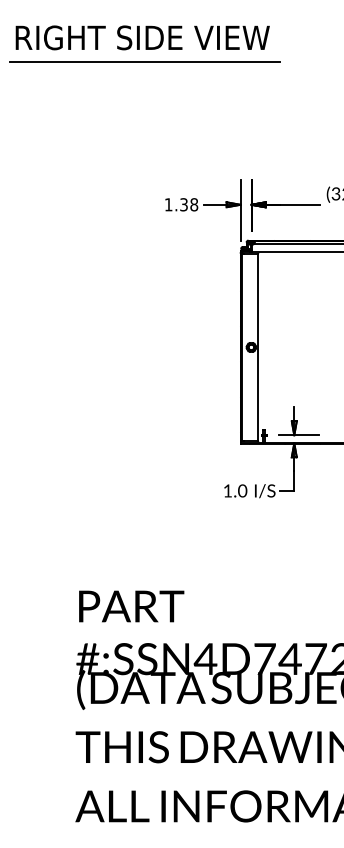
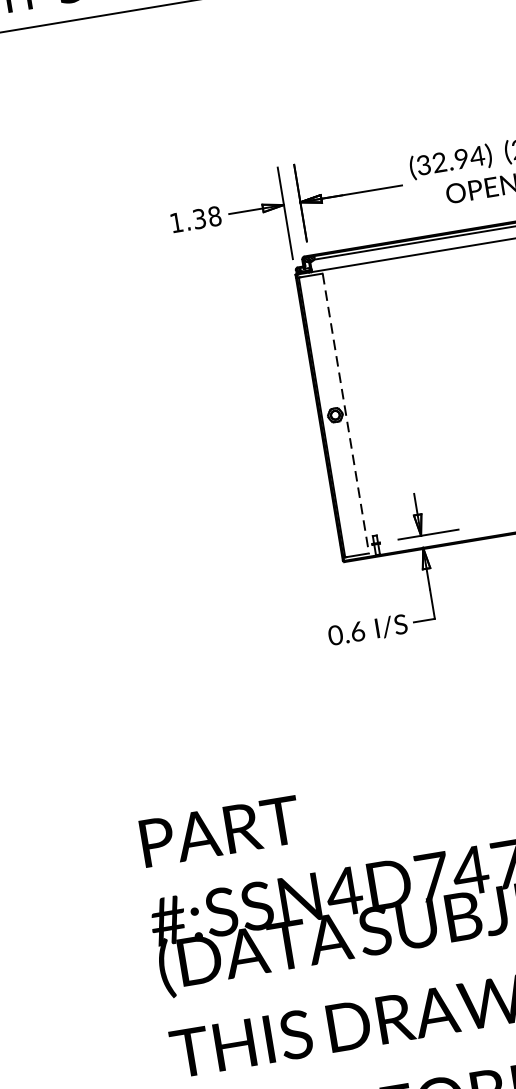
line: (258, 347) -> (345, 413), solid -> dashed
text: (235, 490) -> (346, 632), 1.0 -> 0.6

